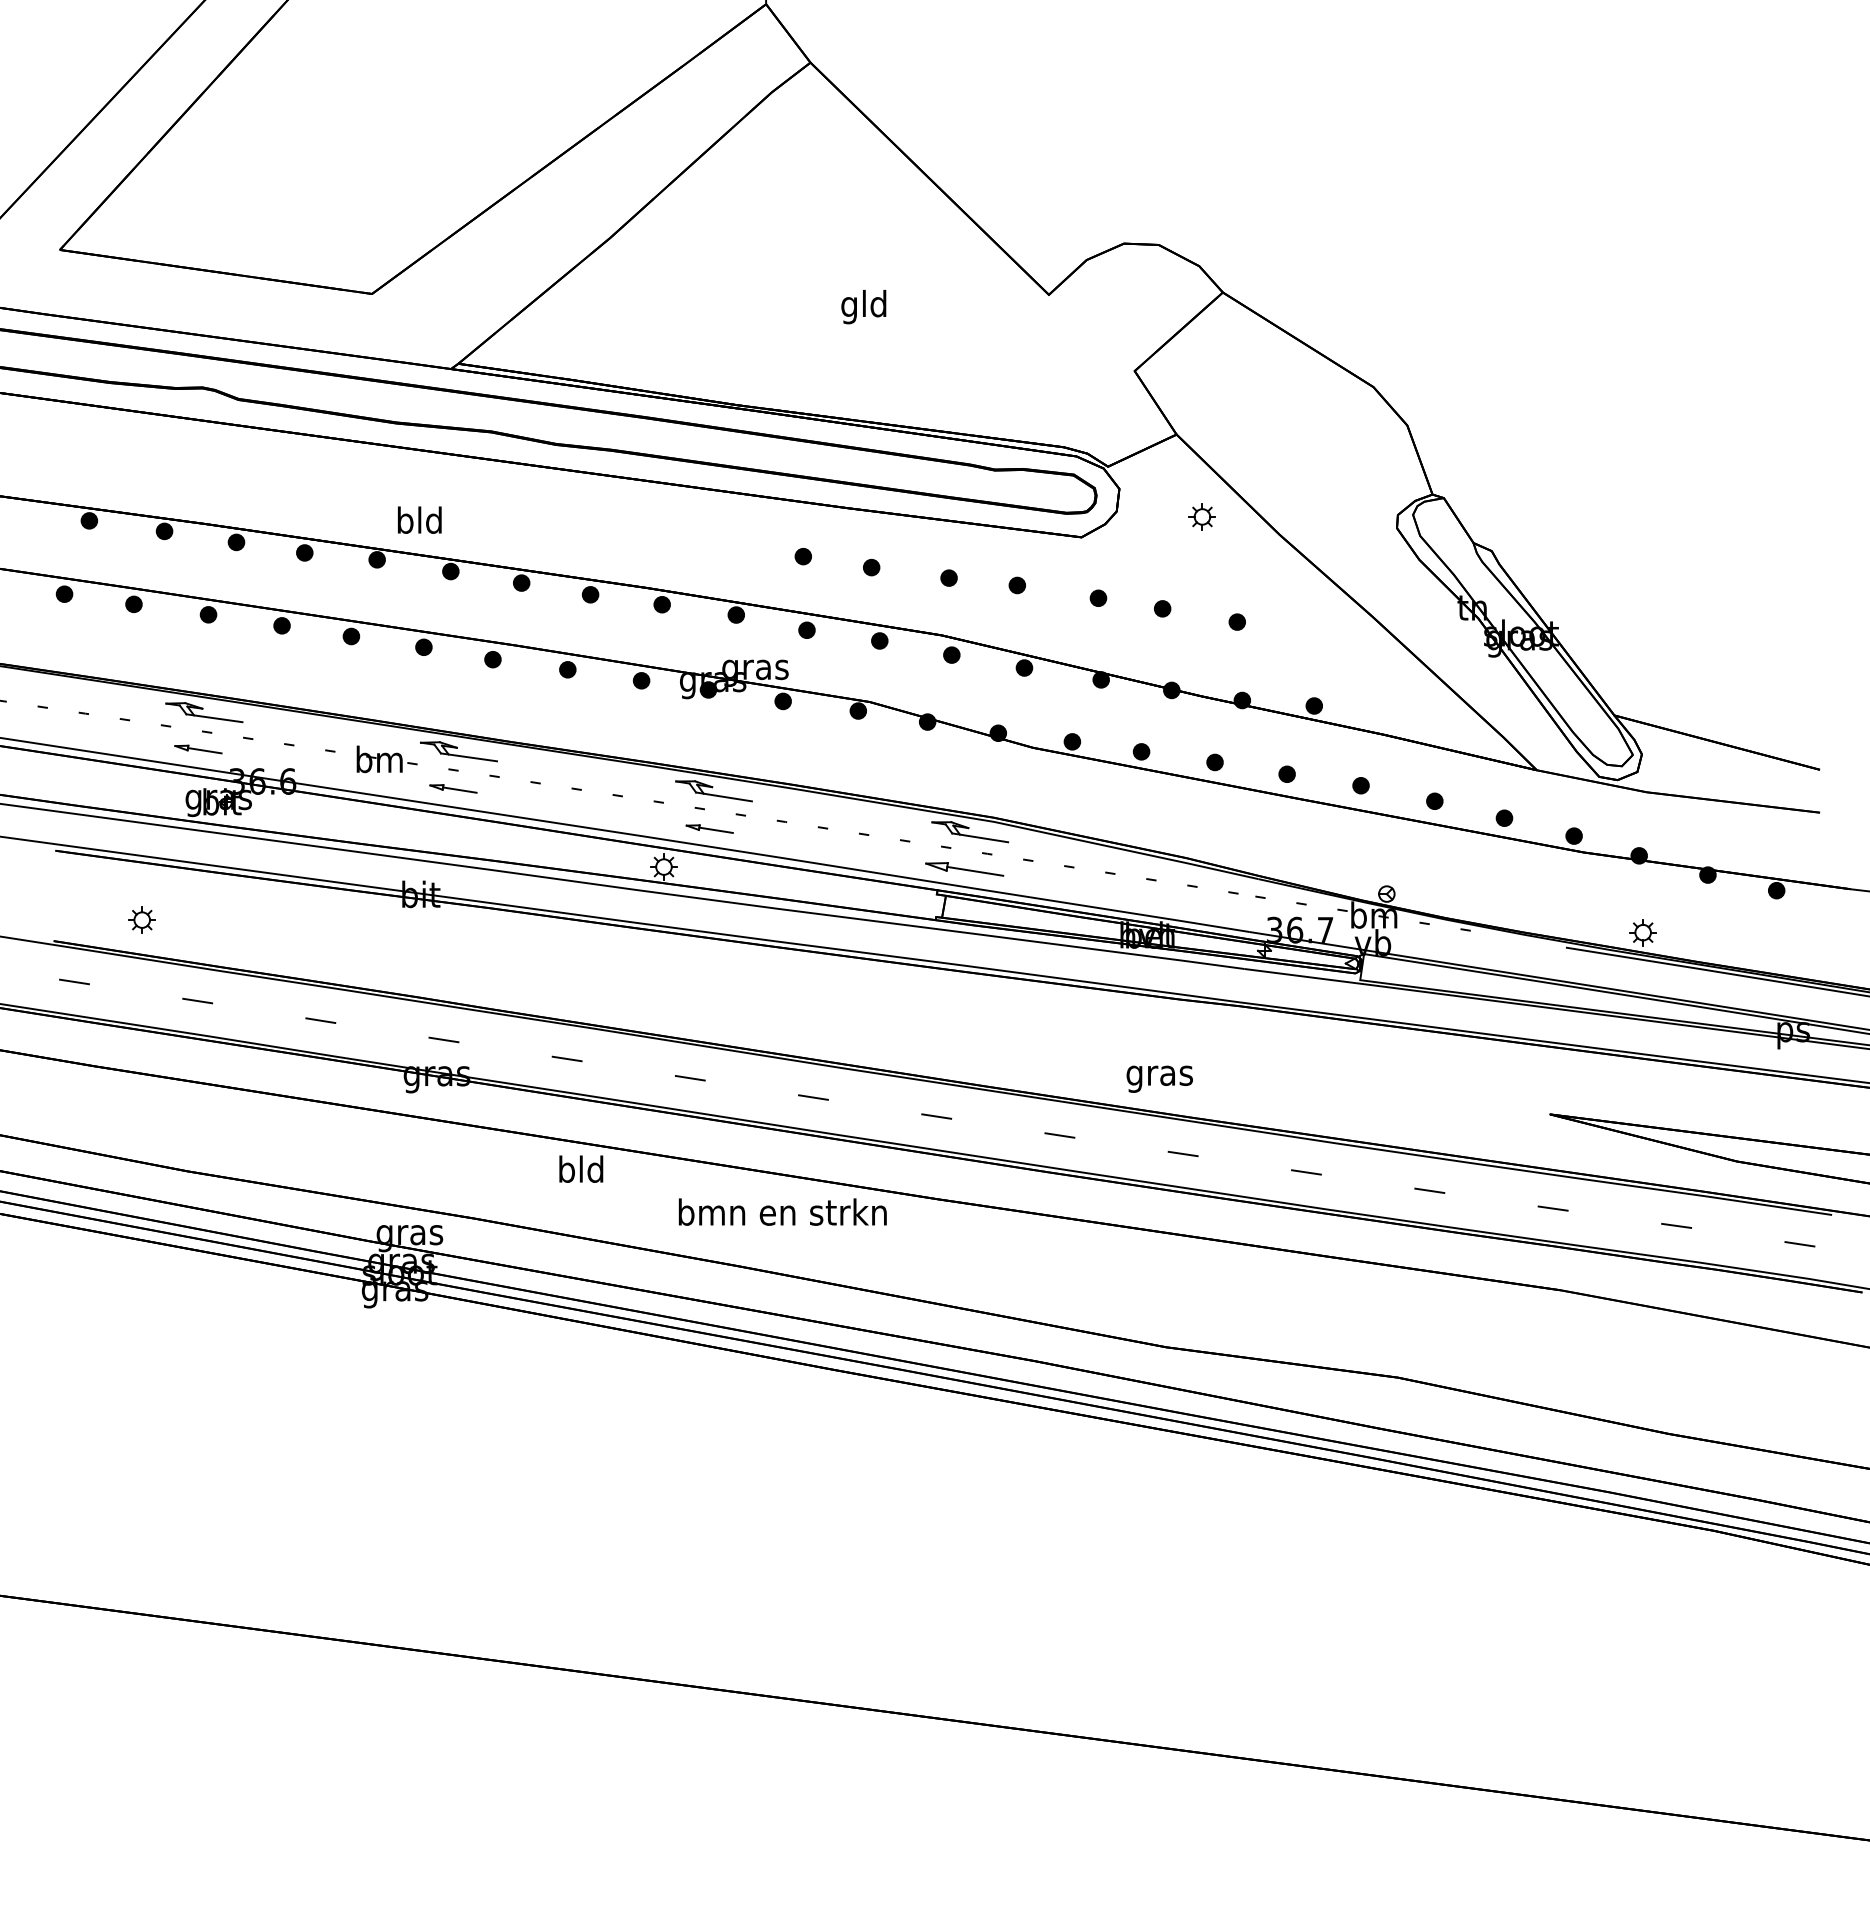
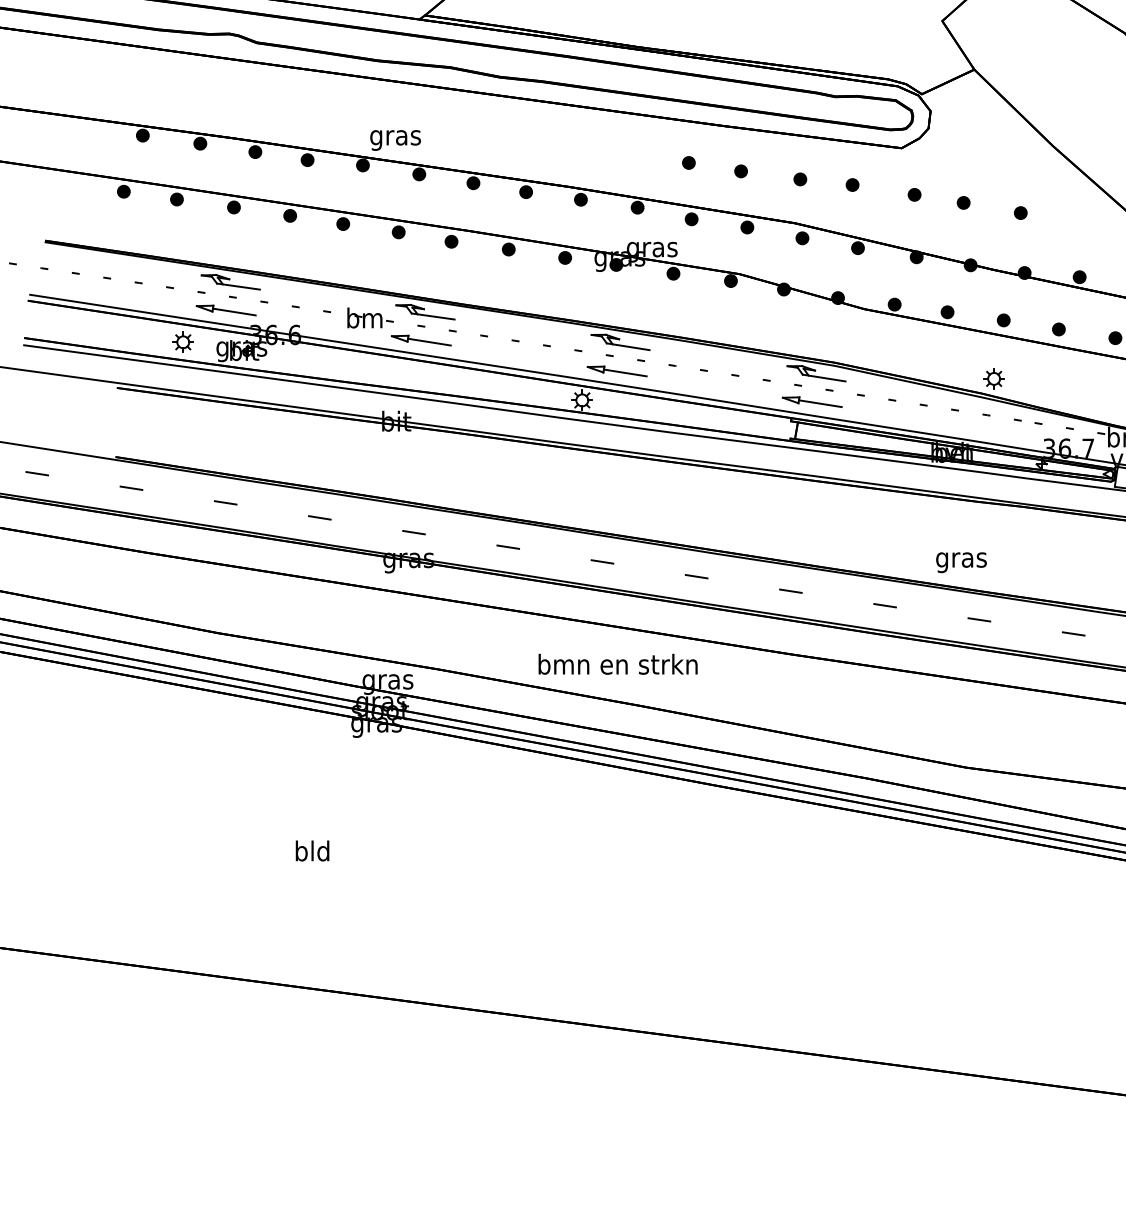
part: (1201, 516) -> (993, 378), moved
text: (419, 523) -> (395, 137), bld -> gras
part: (198, 749) -> (226, 310), size x1.67
part: (453, 788) -> (421, 340), size x1.67
part: (709, 828) -> (617, 370), size x1.67
part: (141, 919) -> (182, 341), moved
text: (581, 1168) -> (312, 850), moved
text: (782, 1211) -> (617, 663), moved

